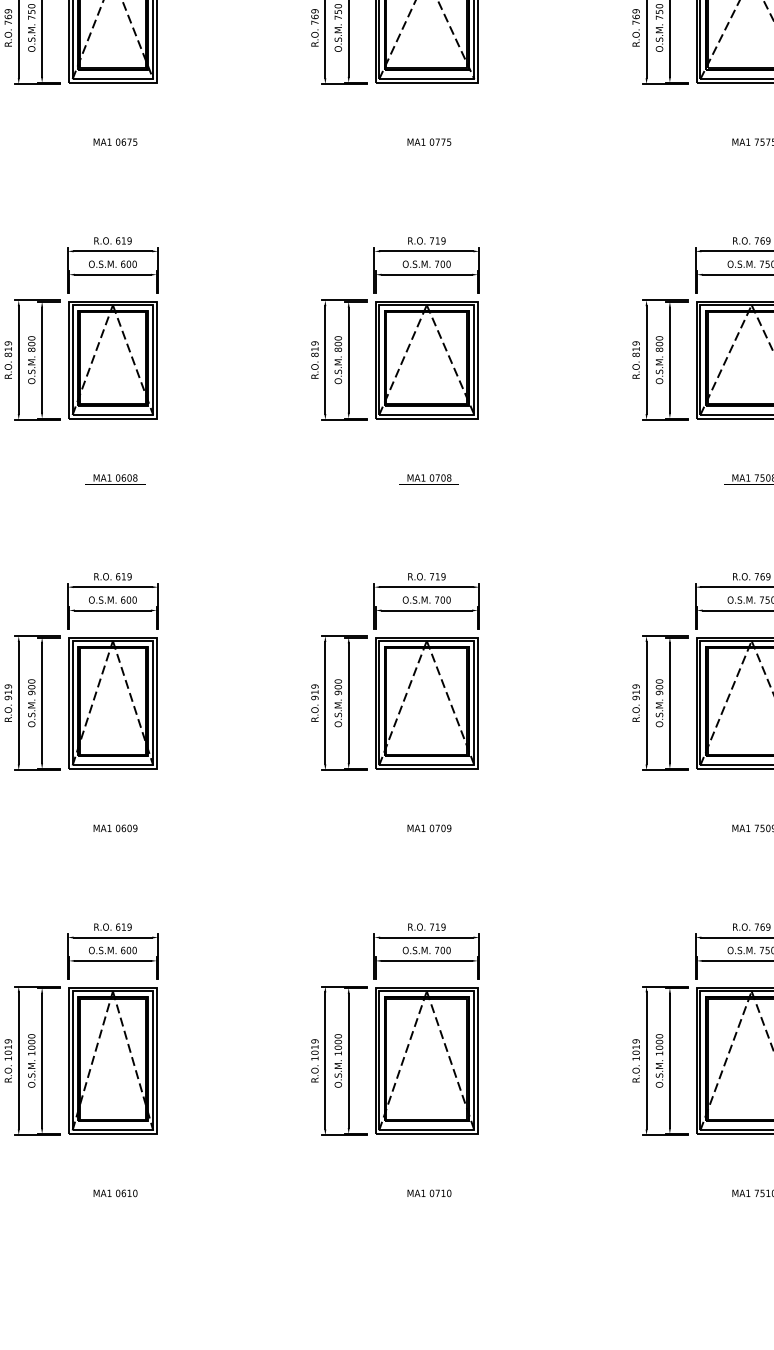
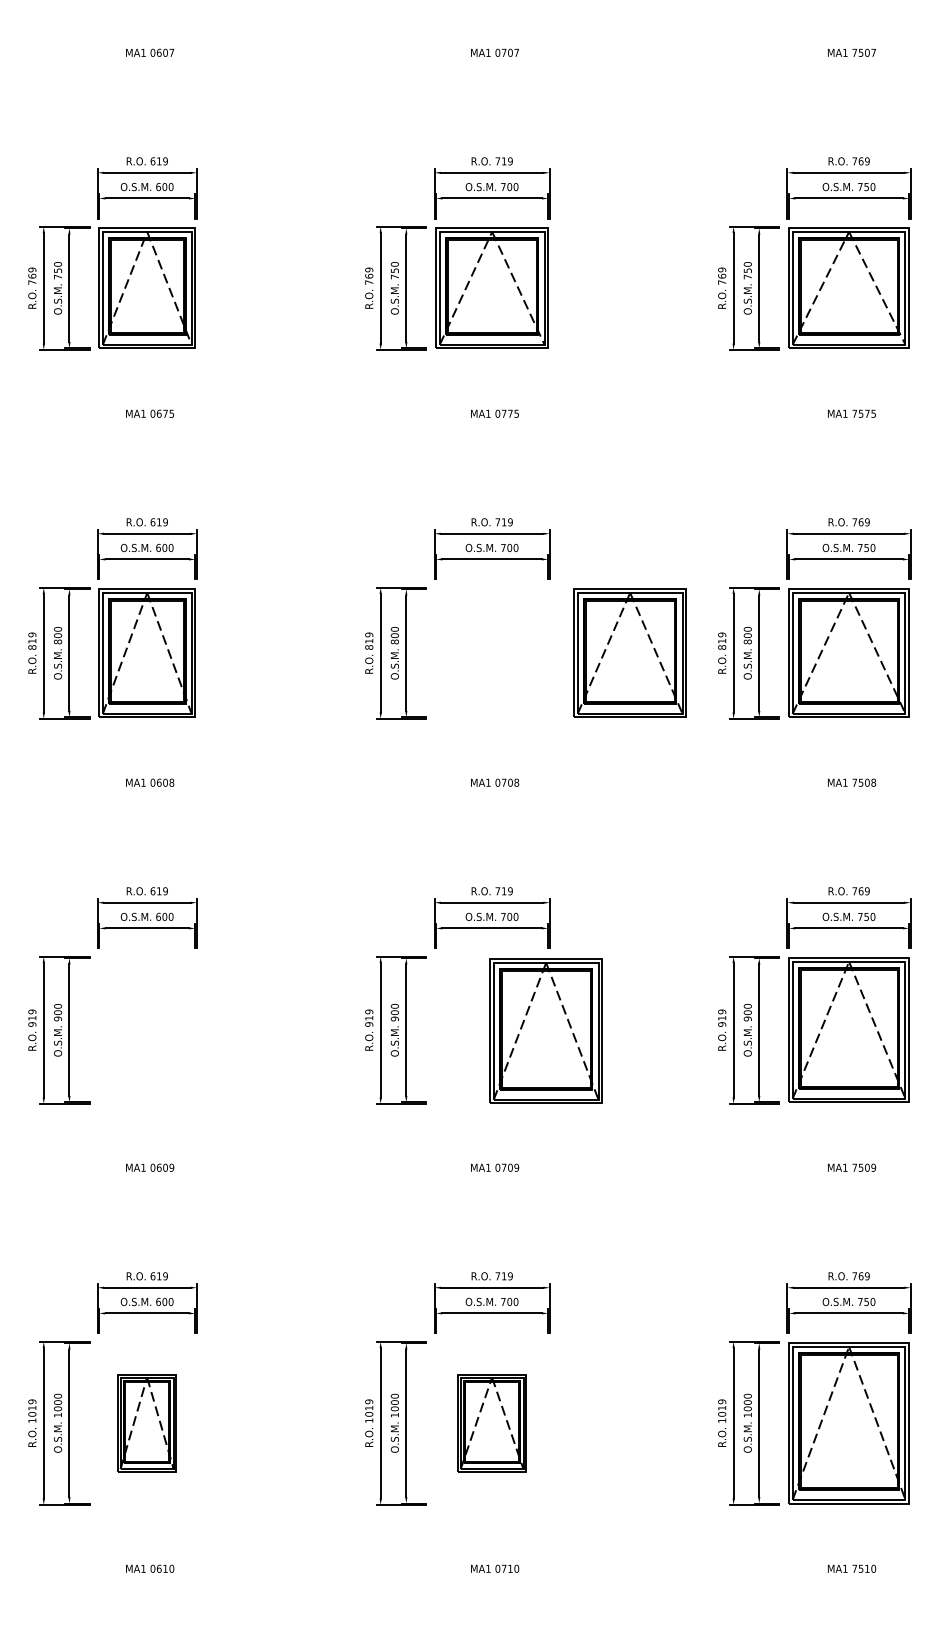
part: (426, 359) -> (629, 652), moved
part: (112, 702) -> (146, 1029), removed
part: (426, 702) -> (545, 1030), moved
part: (112, 1061) -> (146, 1423), size x0.6
part: (426, 1061) -> (491, 1423), size x0.6

